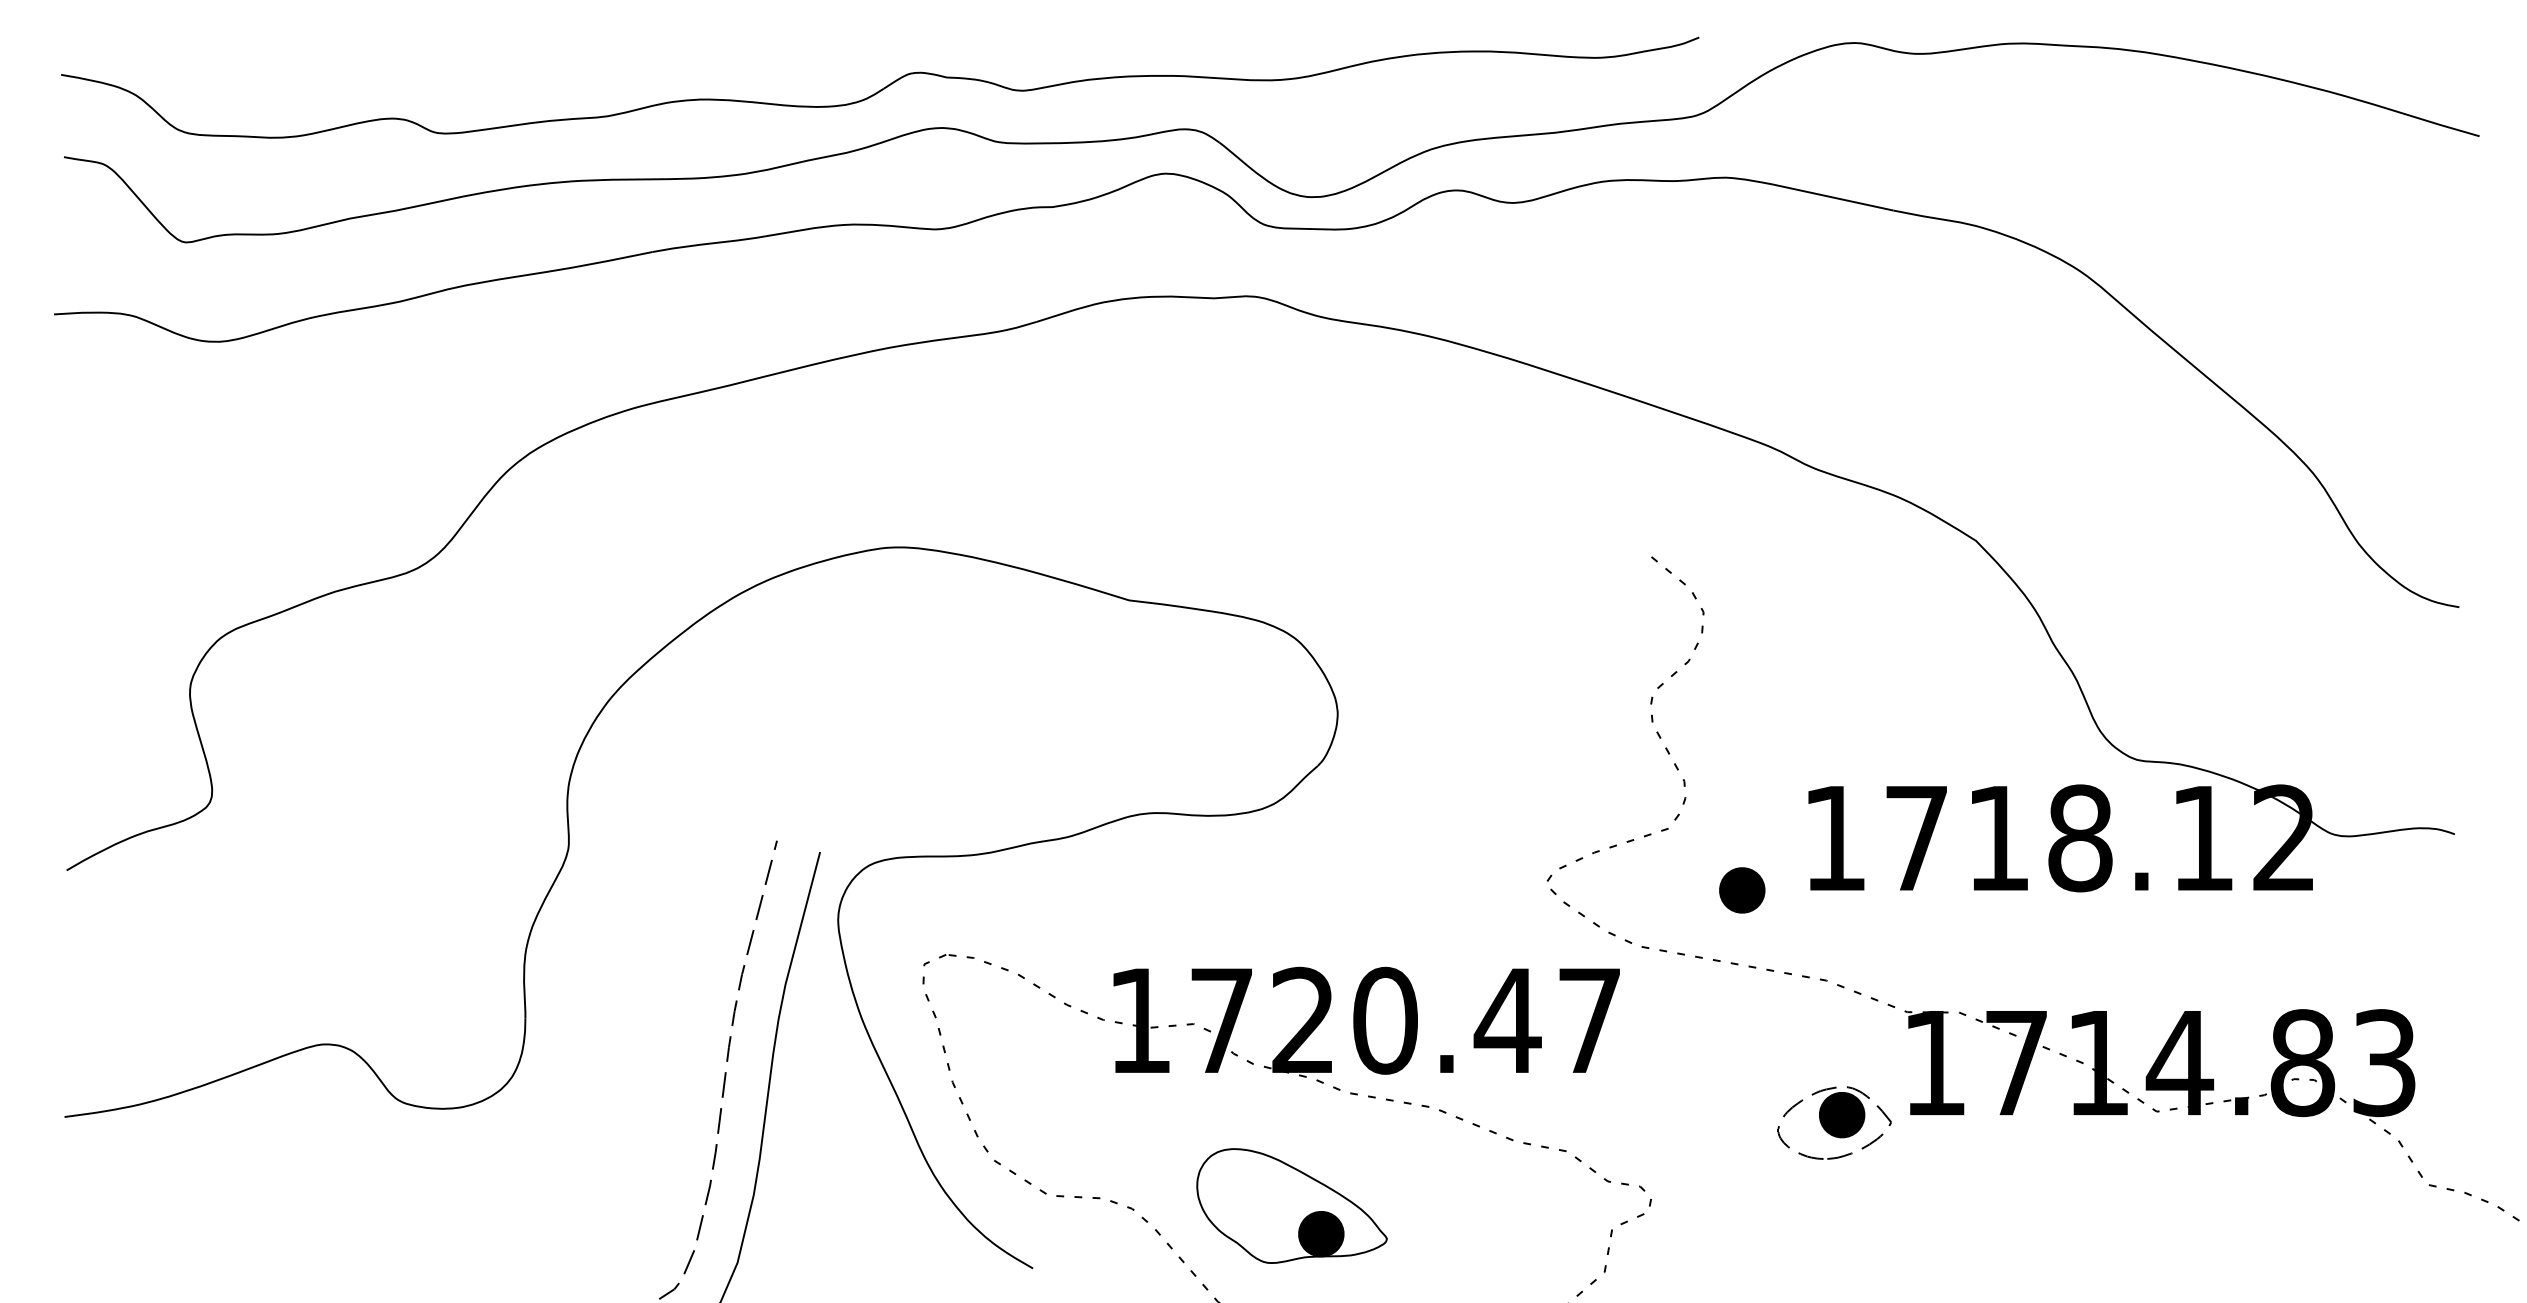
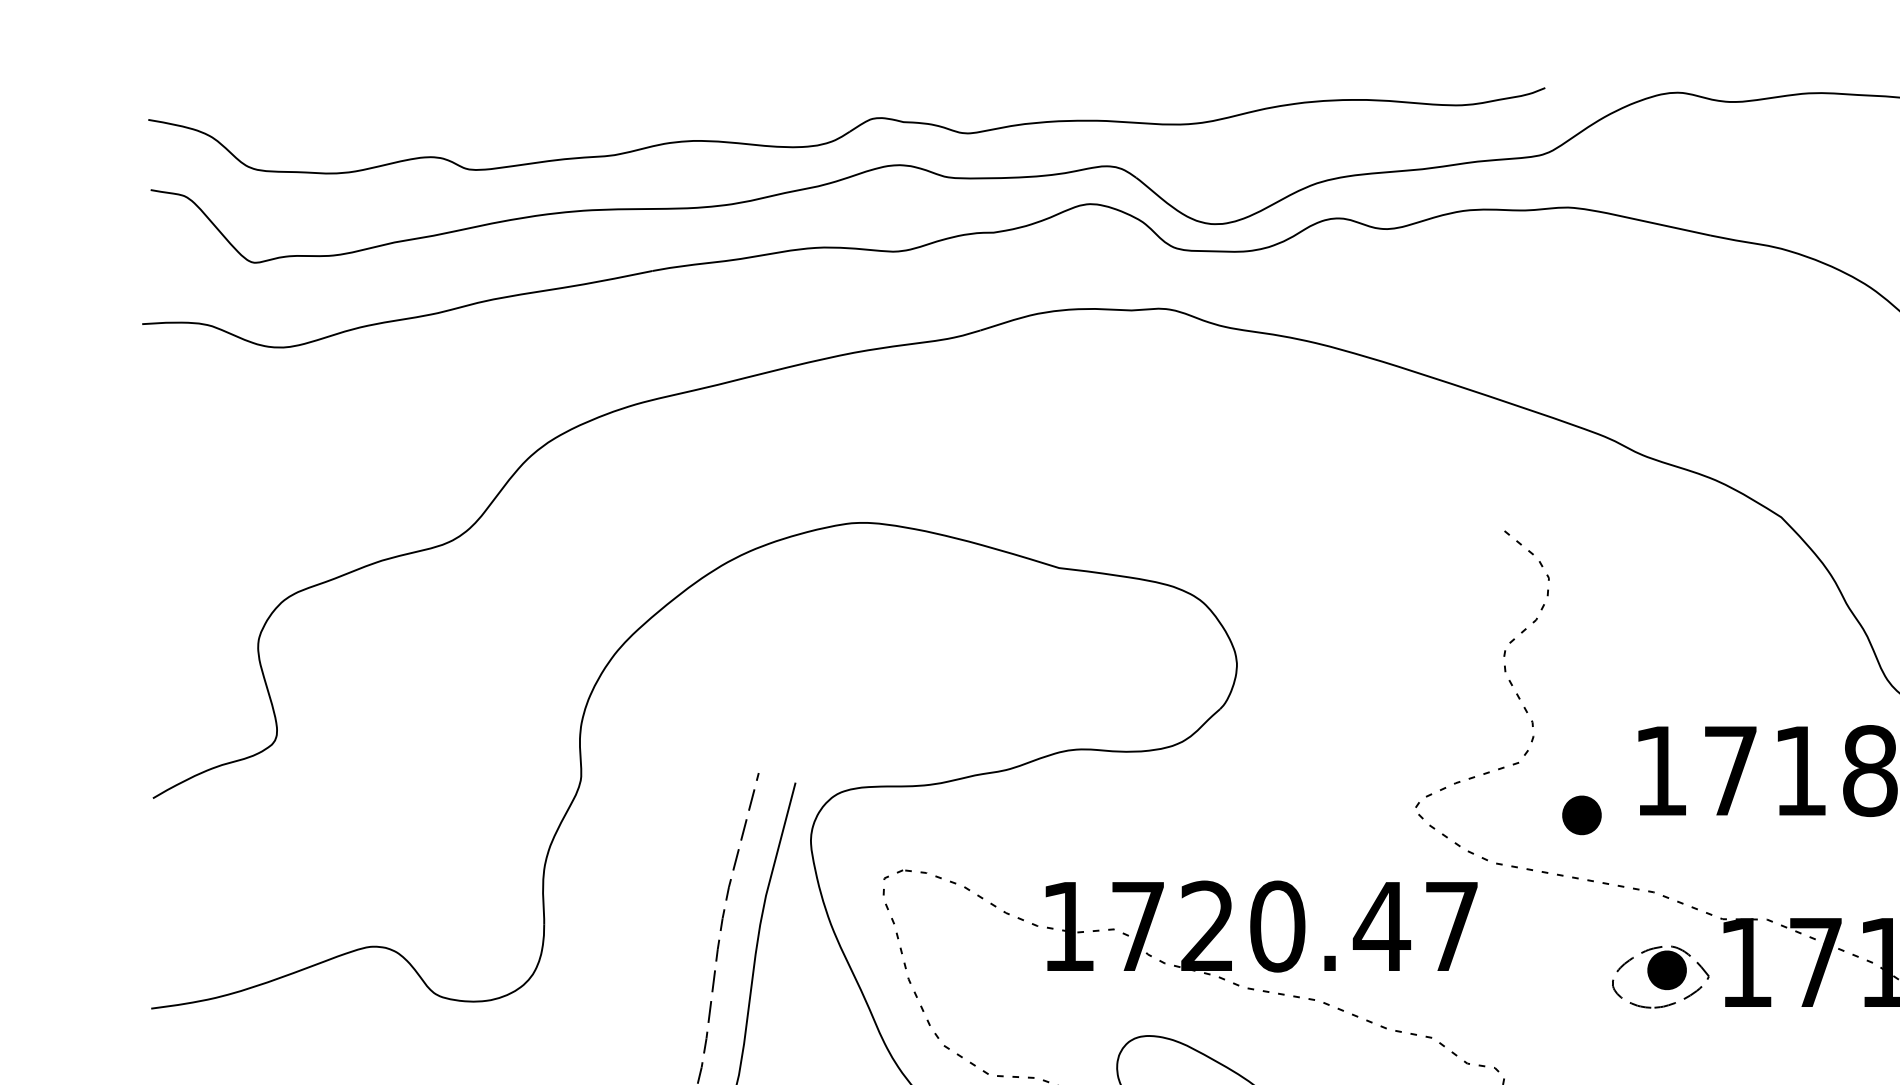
part: (1834, 1122) -> (1660, 976), moved

